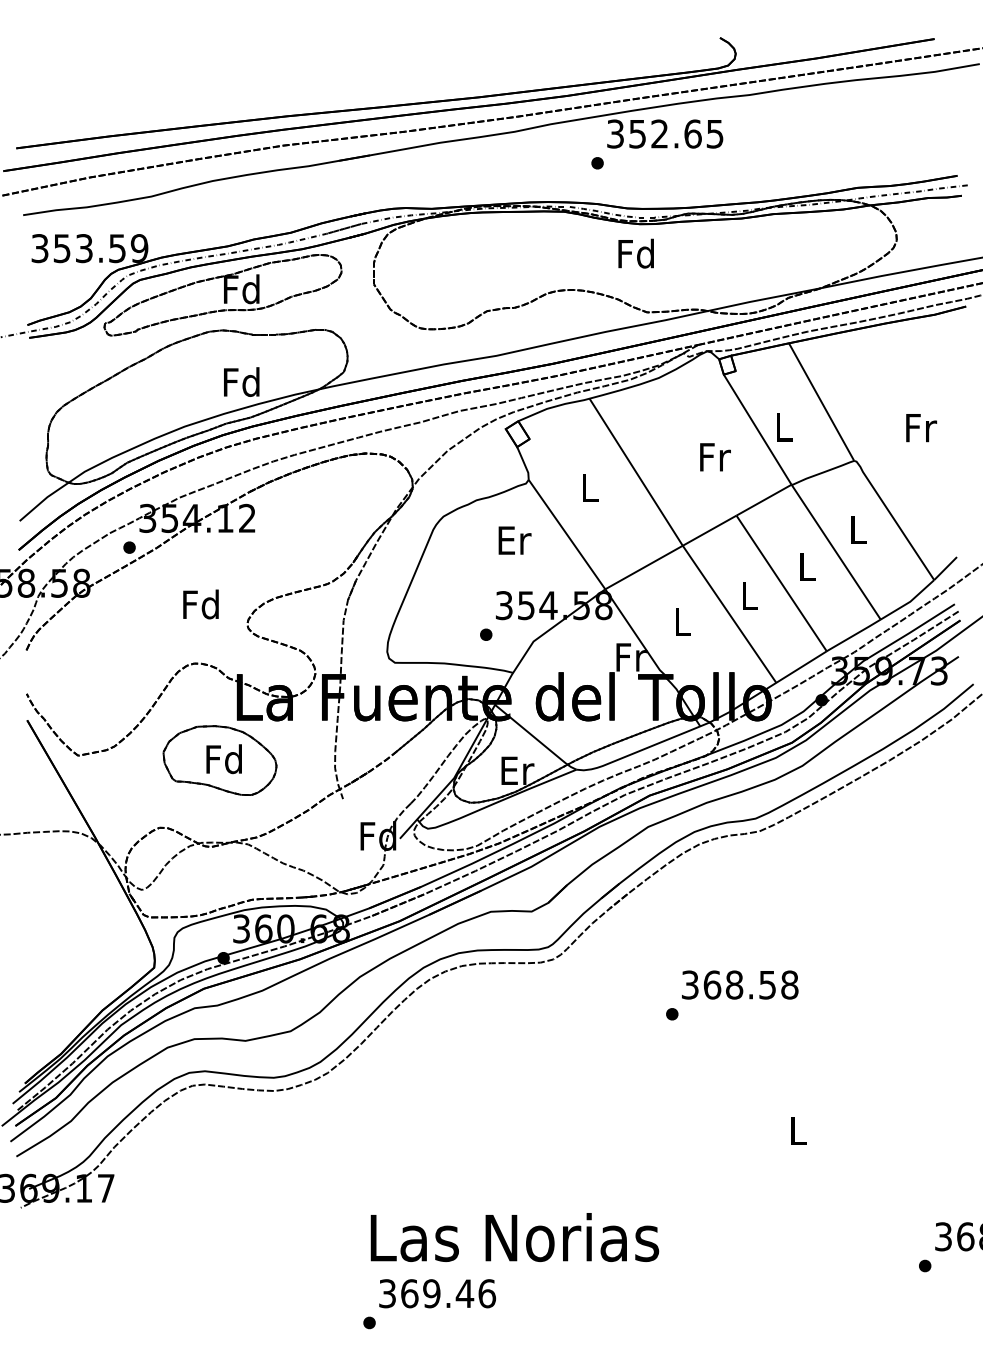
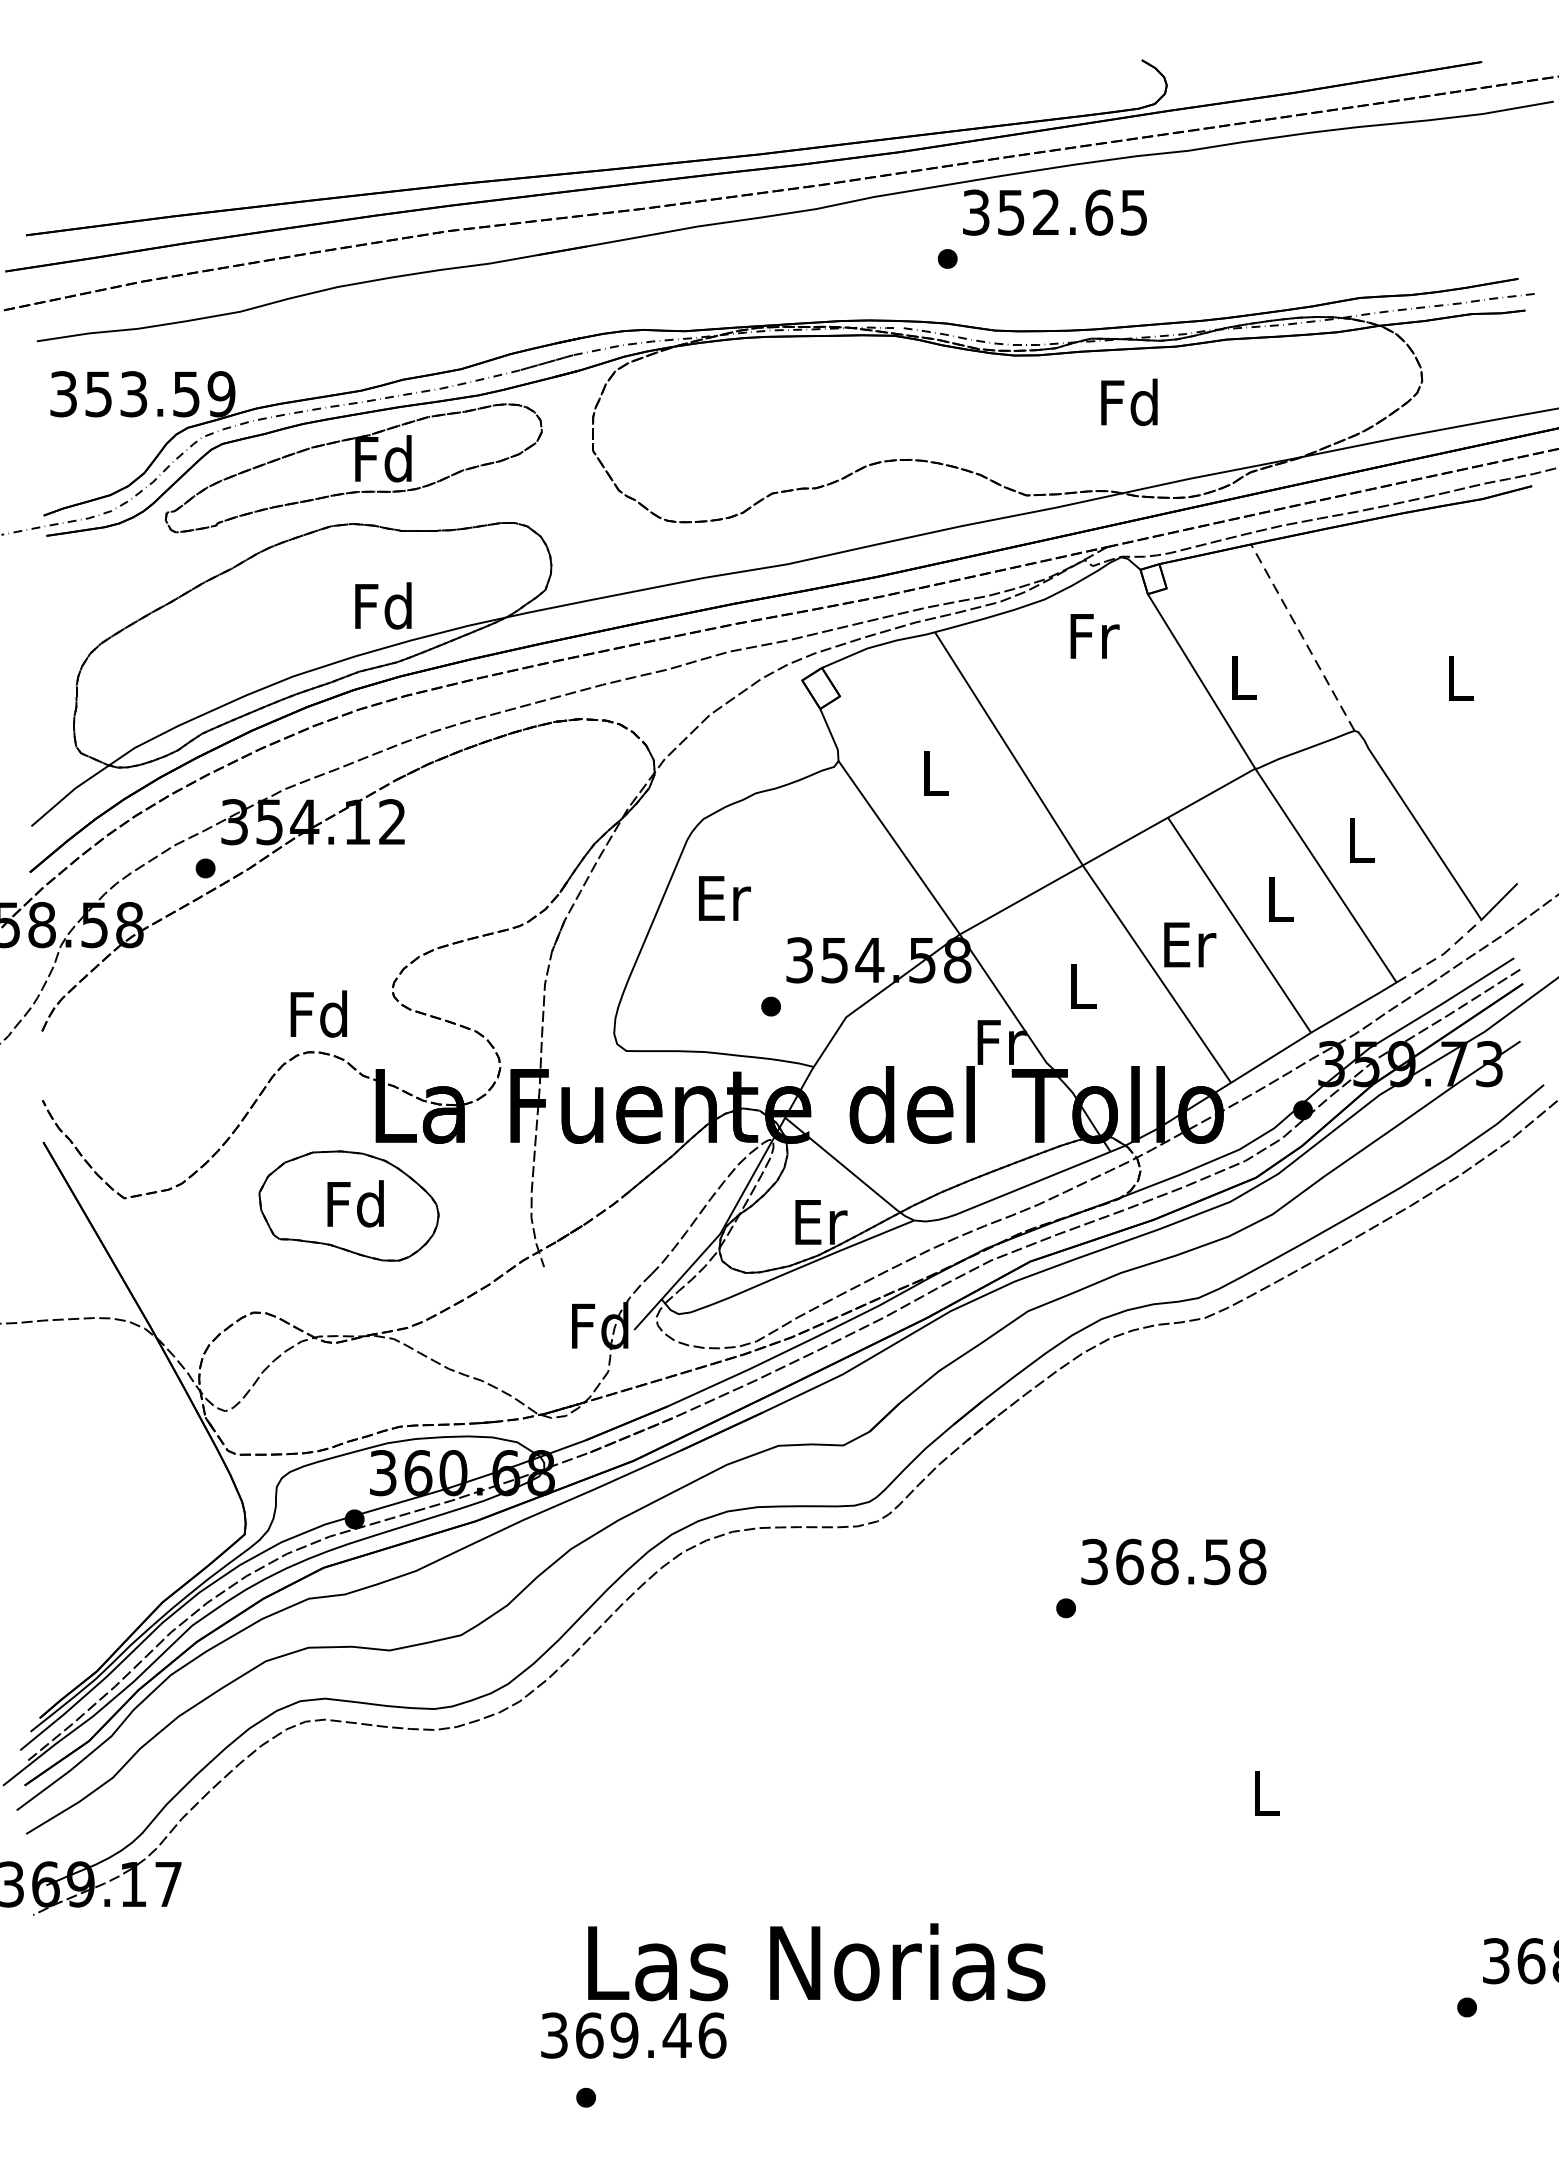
text: (635, 253) -> (1128, 402), moved
line: (821, 402) -> (1302, 638), solid -> dashed
text: (921, 428) -> (1461, 679), Fr -> L
text: (715, 457) -> (1095, 636), moved
text: (514, 540) -> (724, 898), moved
text: (750, 595) -> (1190, 944), L -> Er
line: (910, 601) -> (1443, 953), solid -> dashed
text: (200, 604) -> (318, 1014), moved
text: (437, 1293) -> (633, 2035), moved

